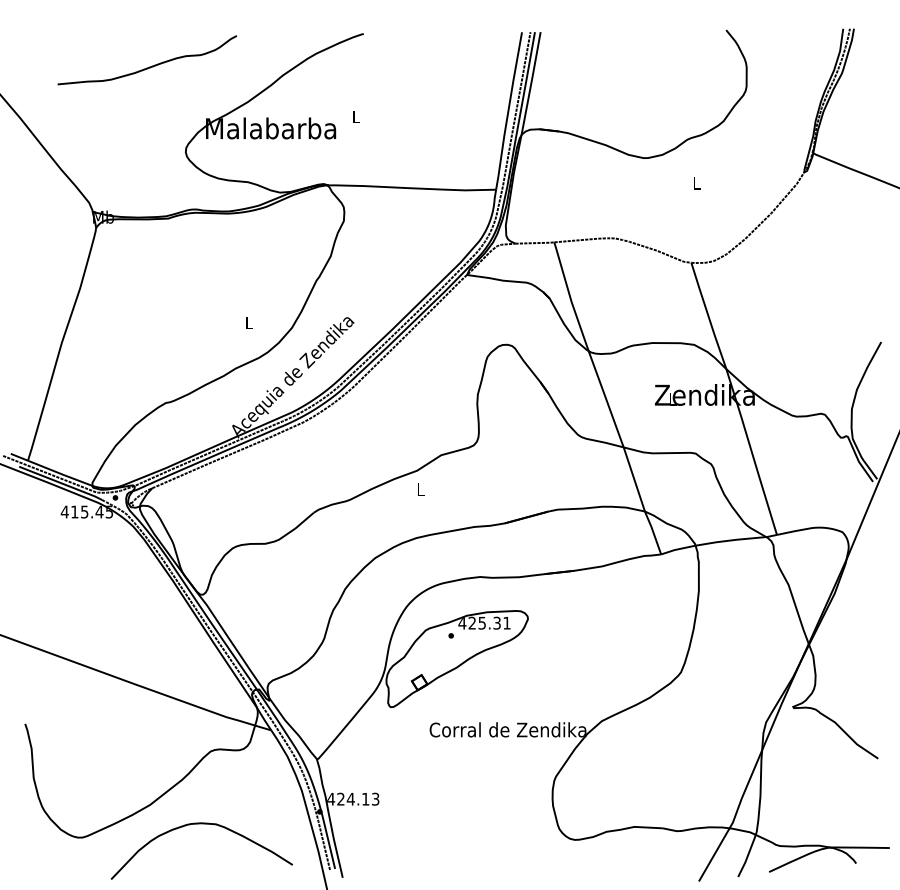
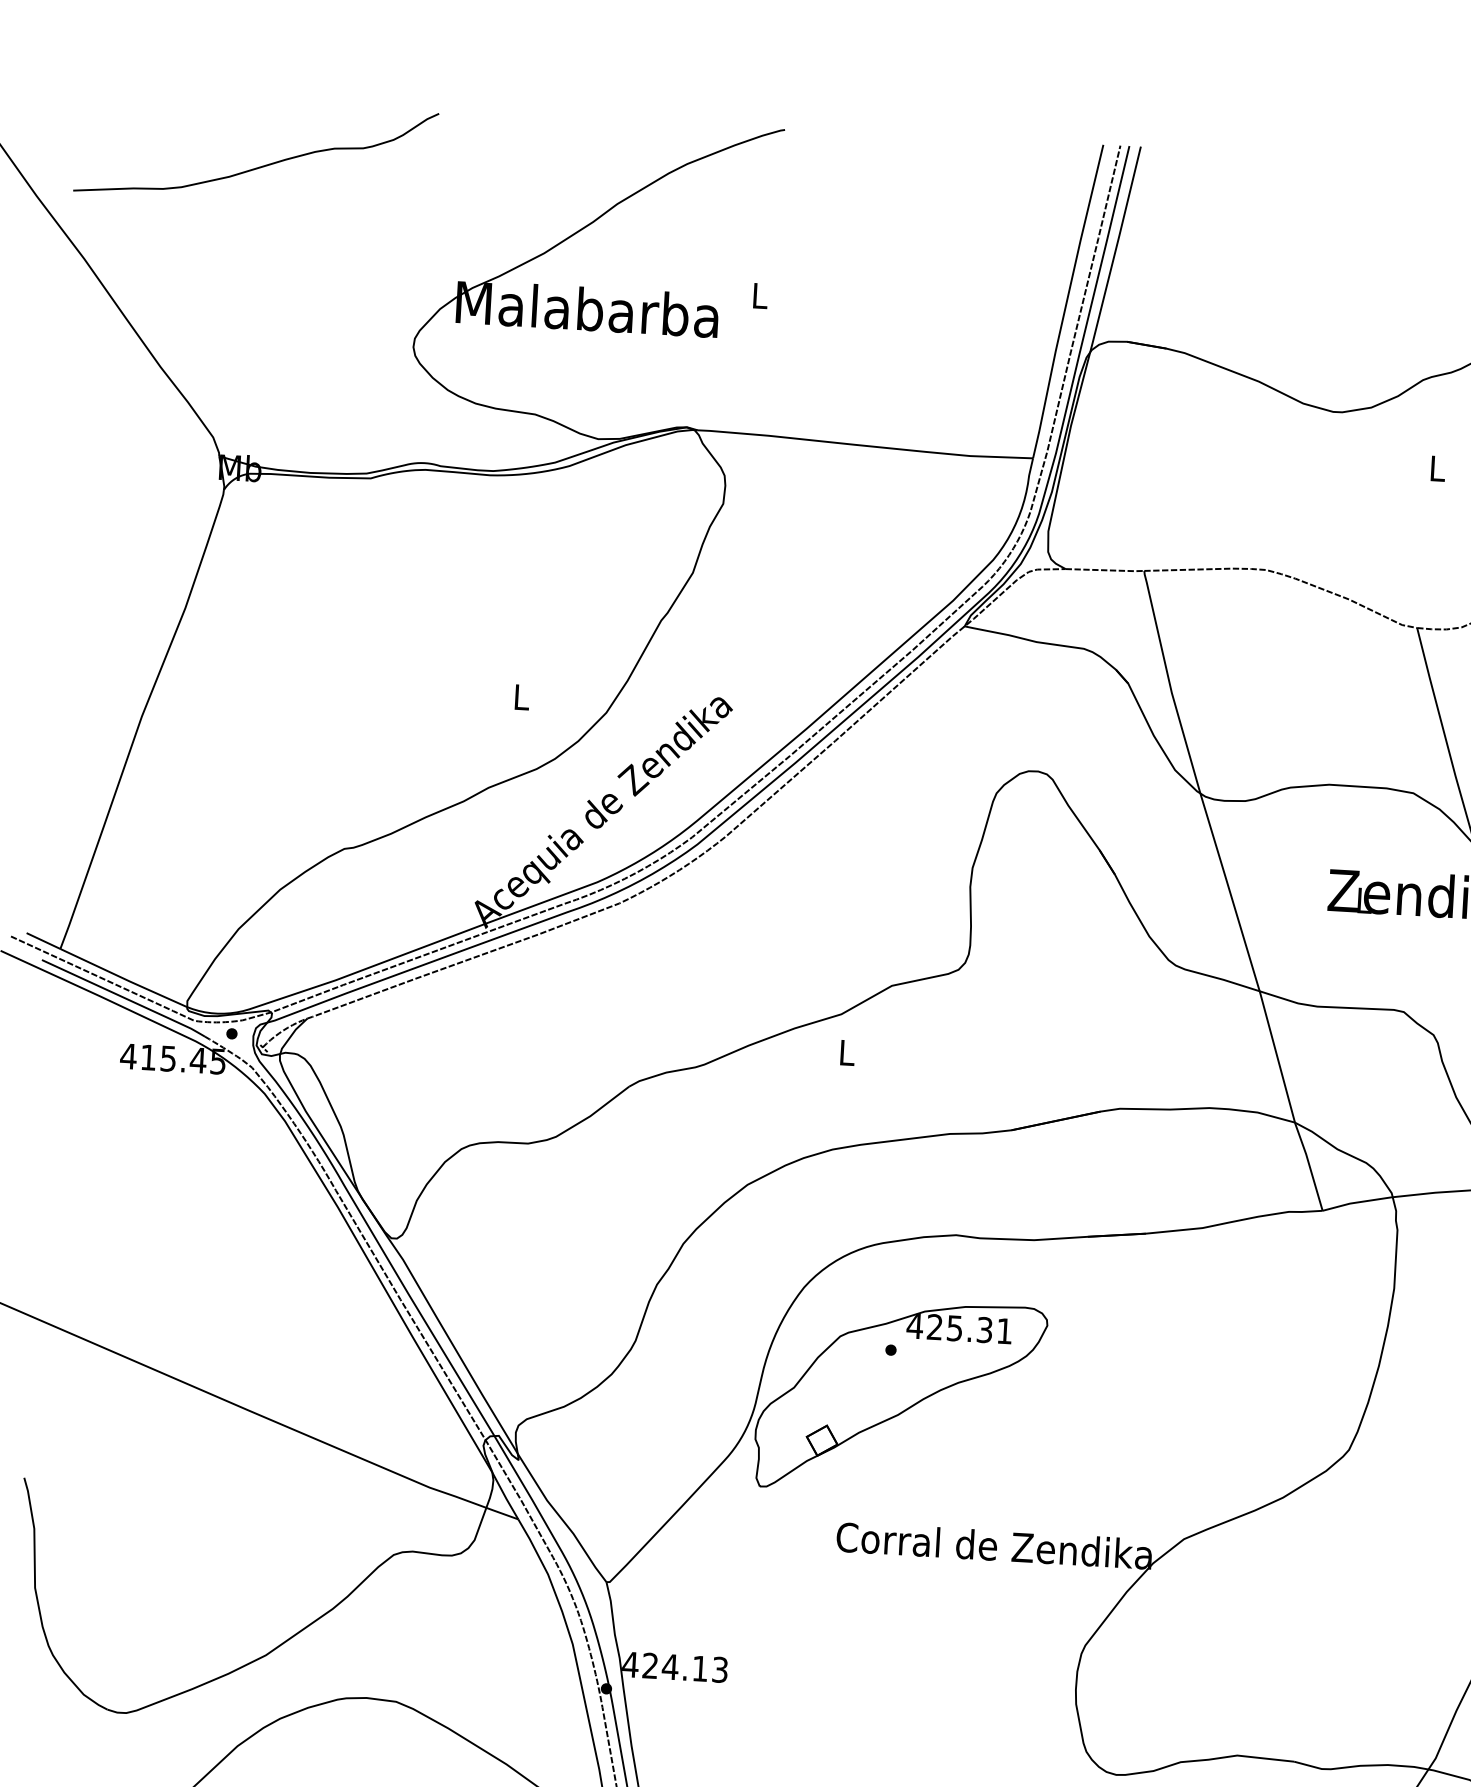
curve: (149, 66) -> (259, 165), moved

